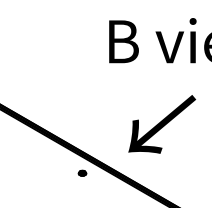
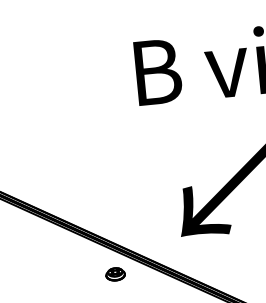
part: (82, 173) -> (115, 274), size x1.67

